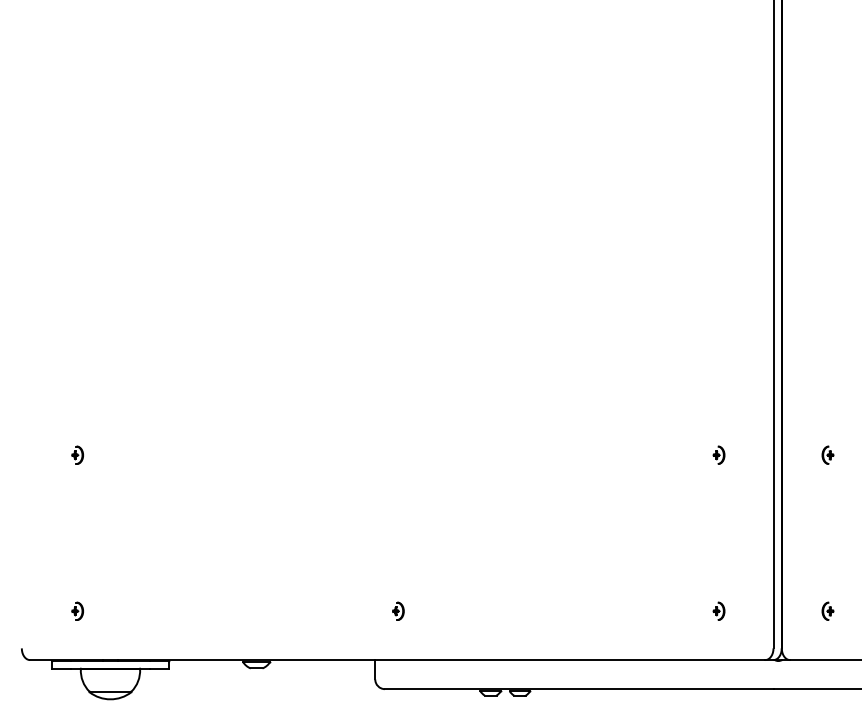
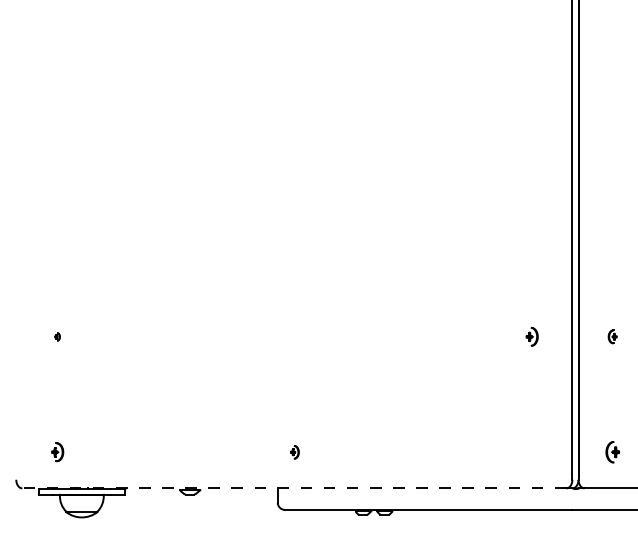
part: (77, 454) -> (57, 336), size x0.6
part: (718, 454) -> (531, 336), size x1.4
part: (77, 611) -> (57, 452), size x1.4
part: (718, 611) -> (531, 452), removed
part: (827, 611) -> (612, 452), size x1.6
line: (397, 660) -> (294, 488), solid -> dashed

